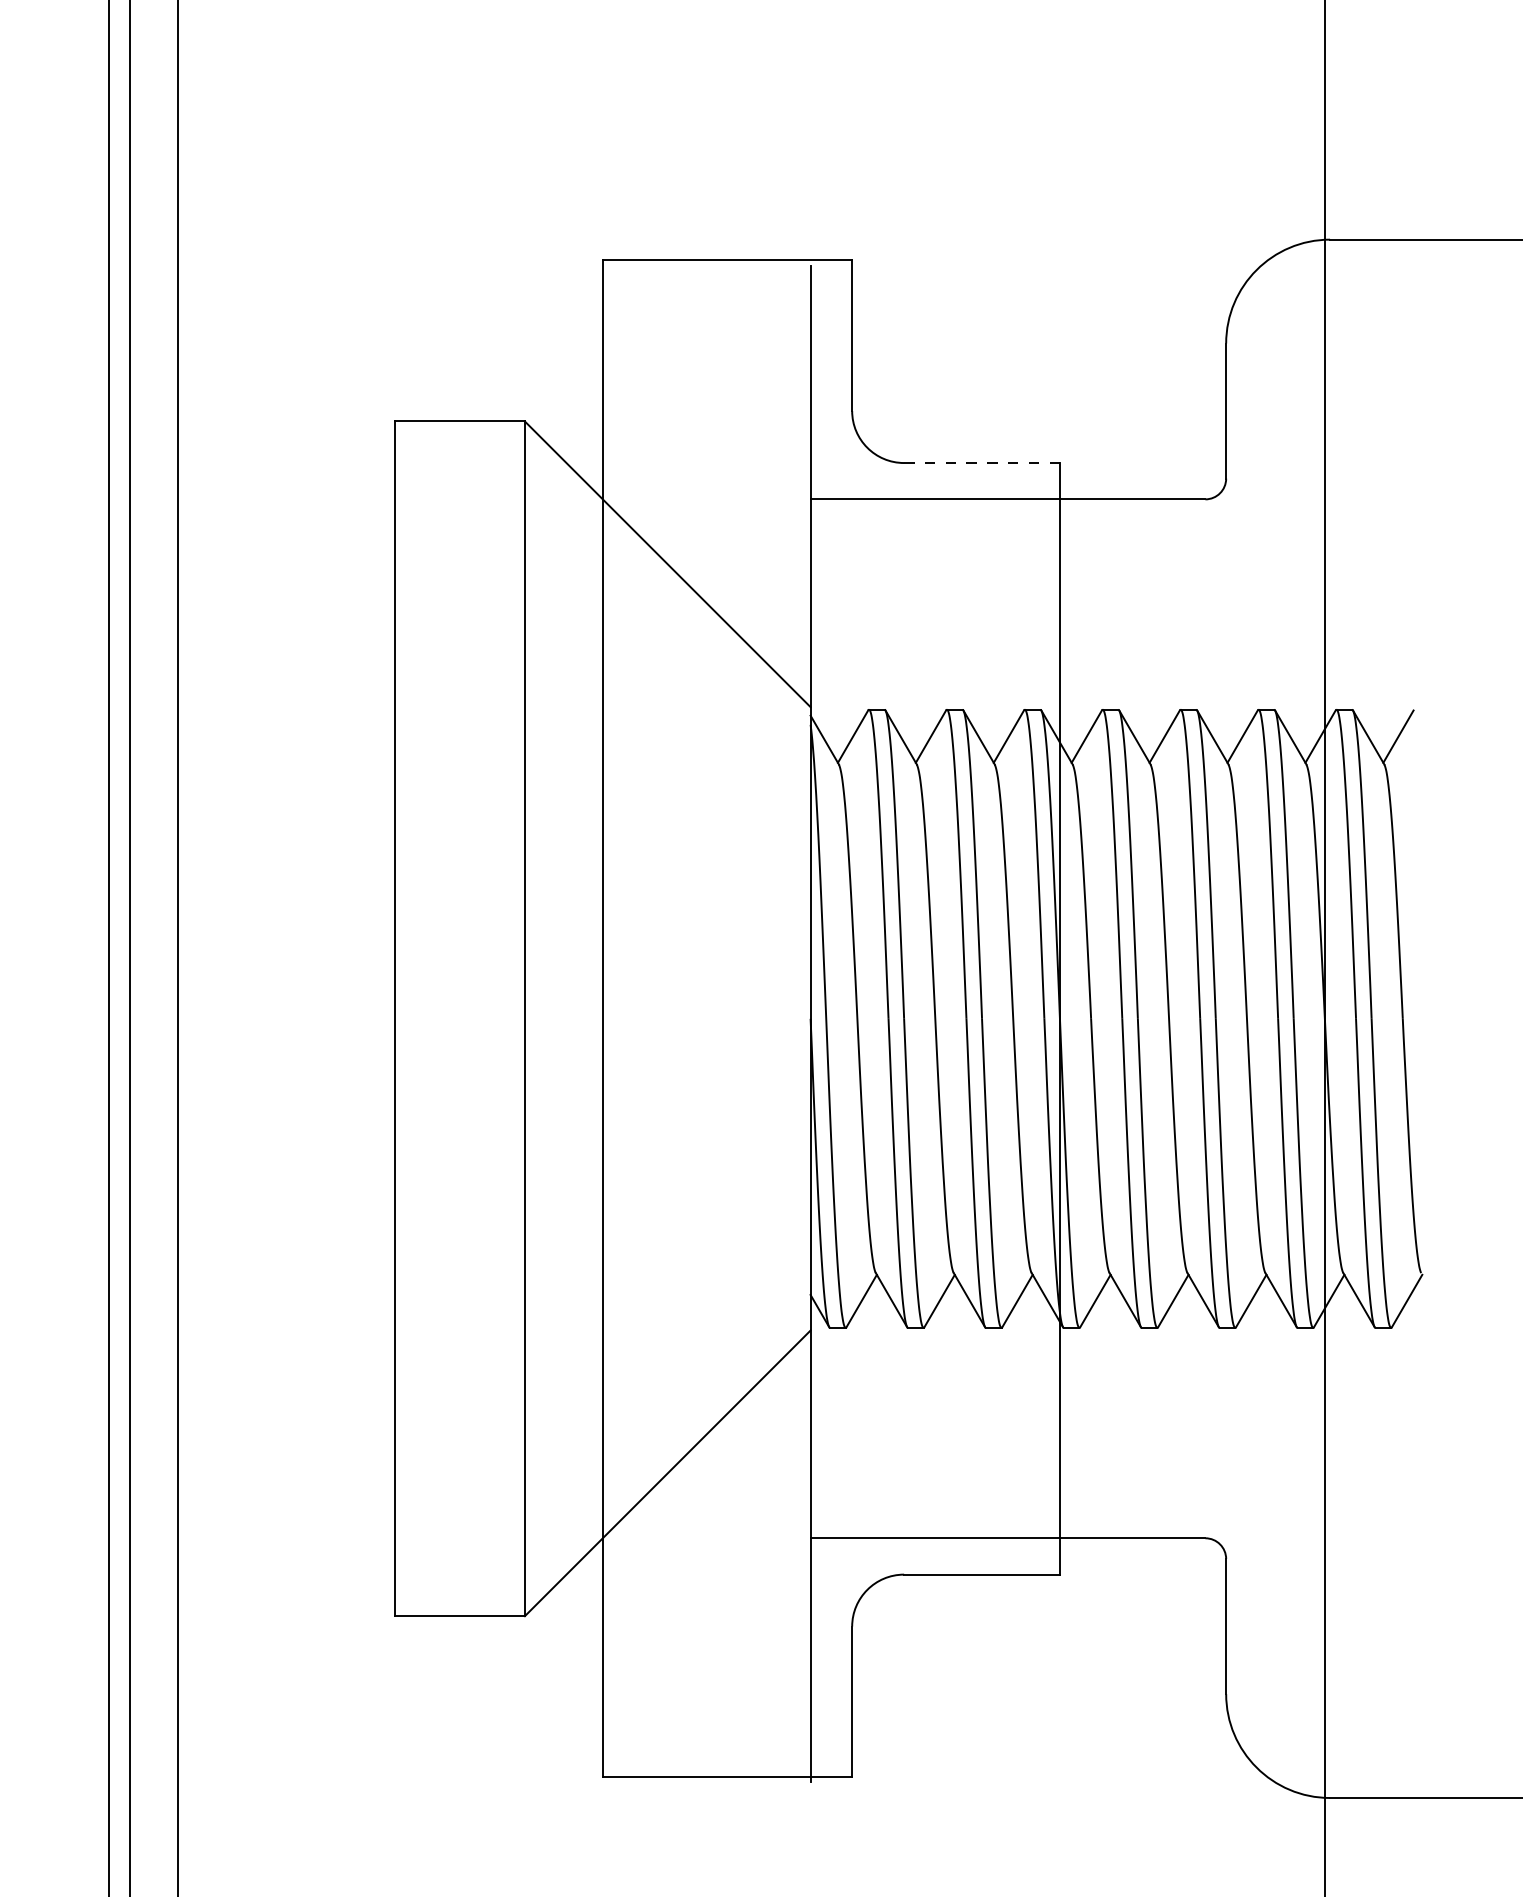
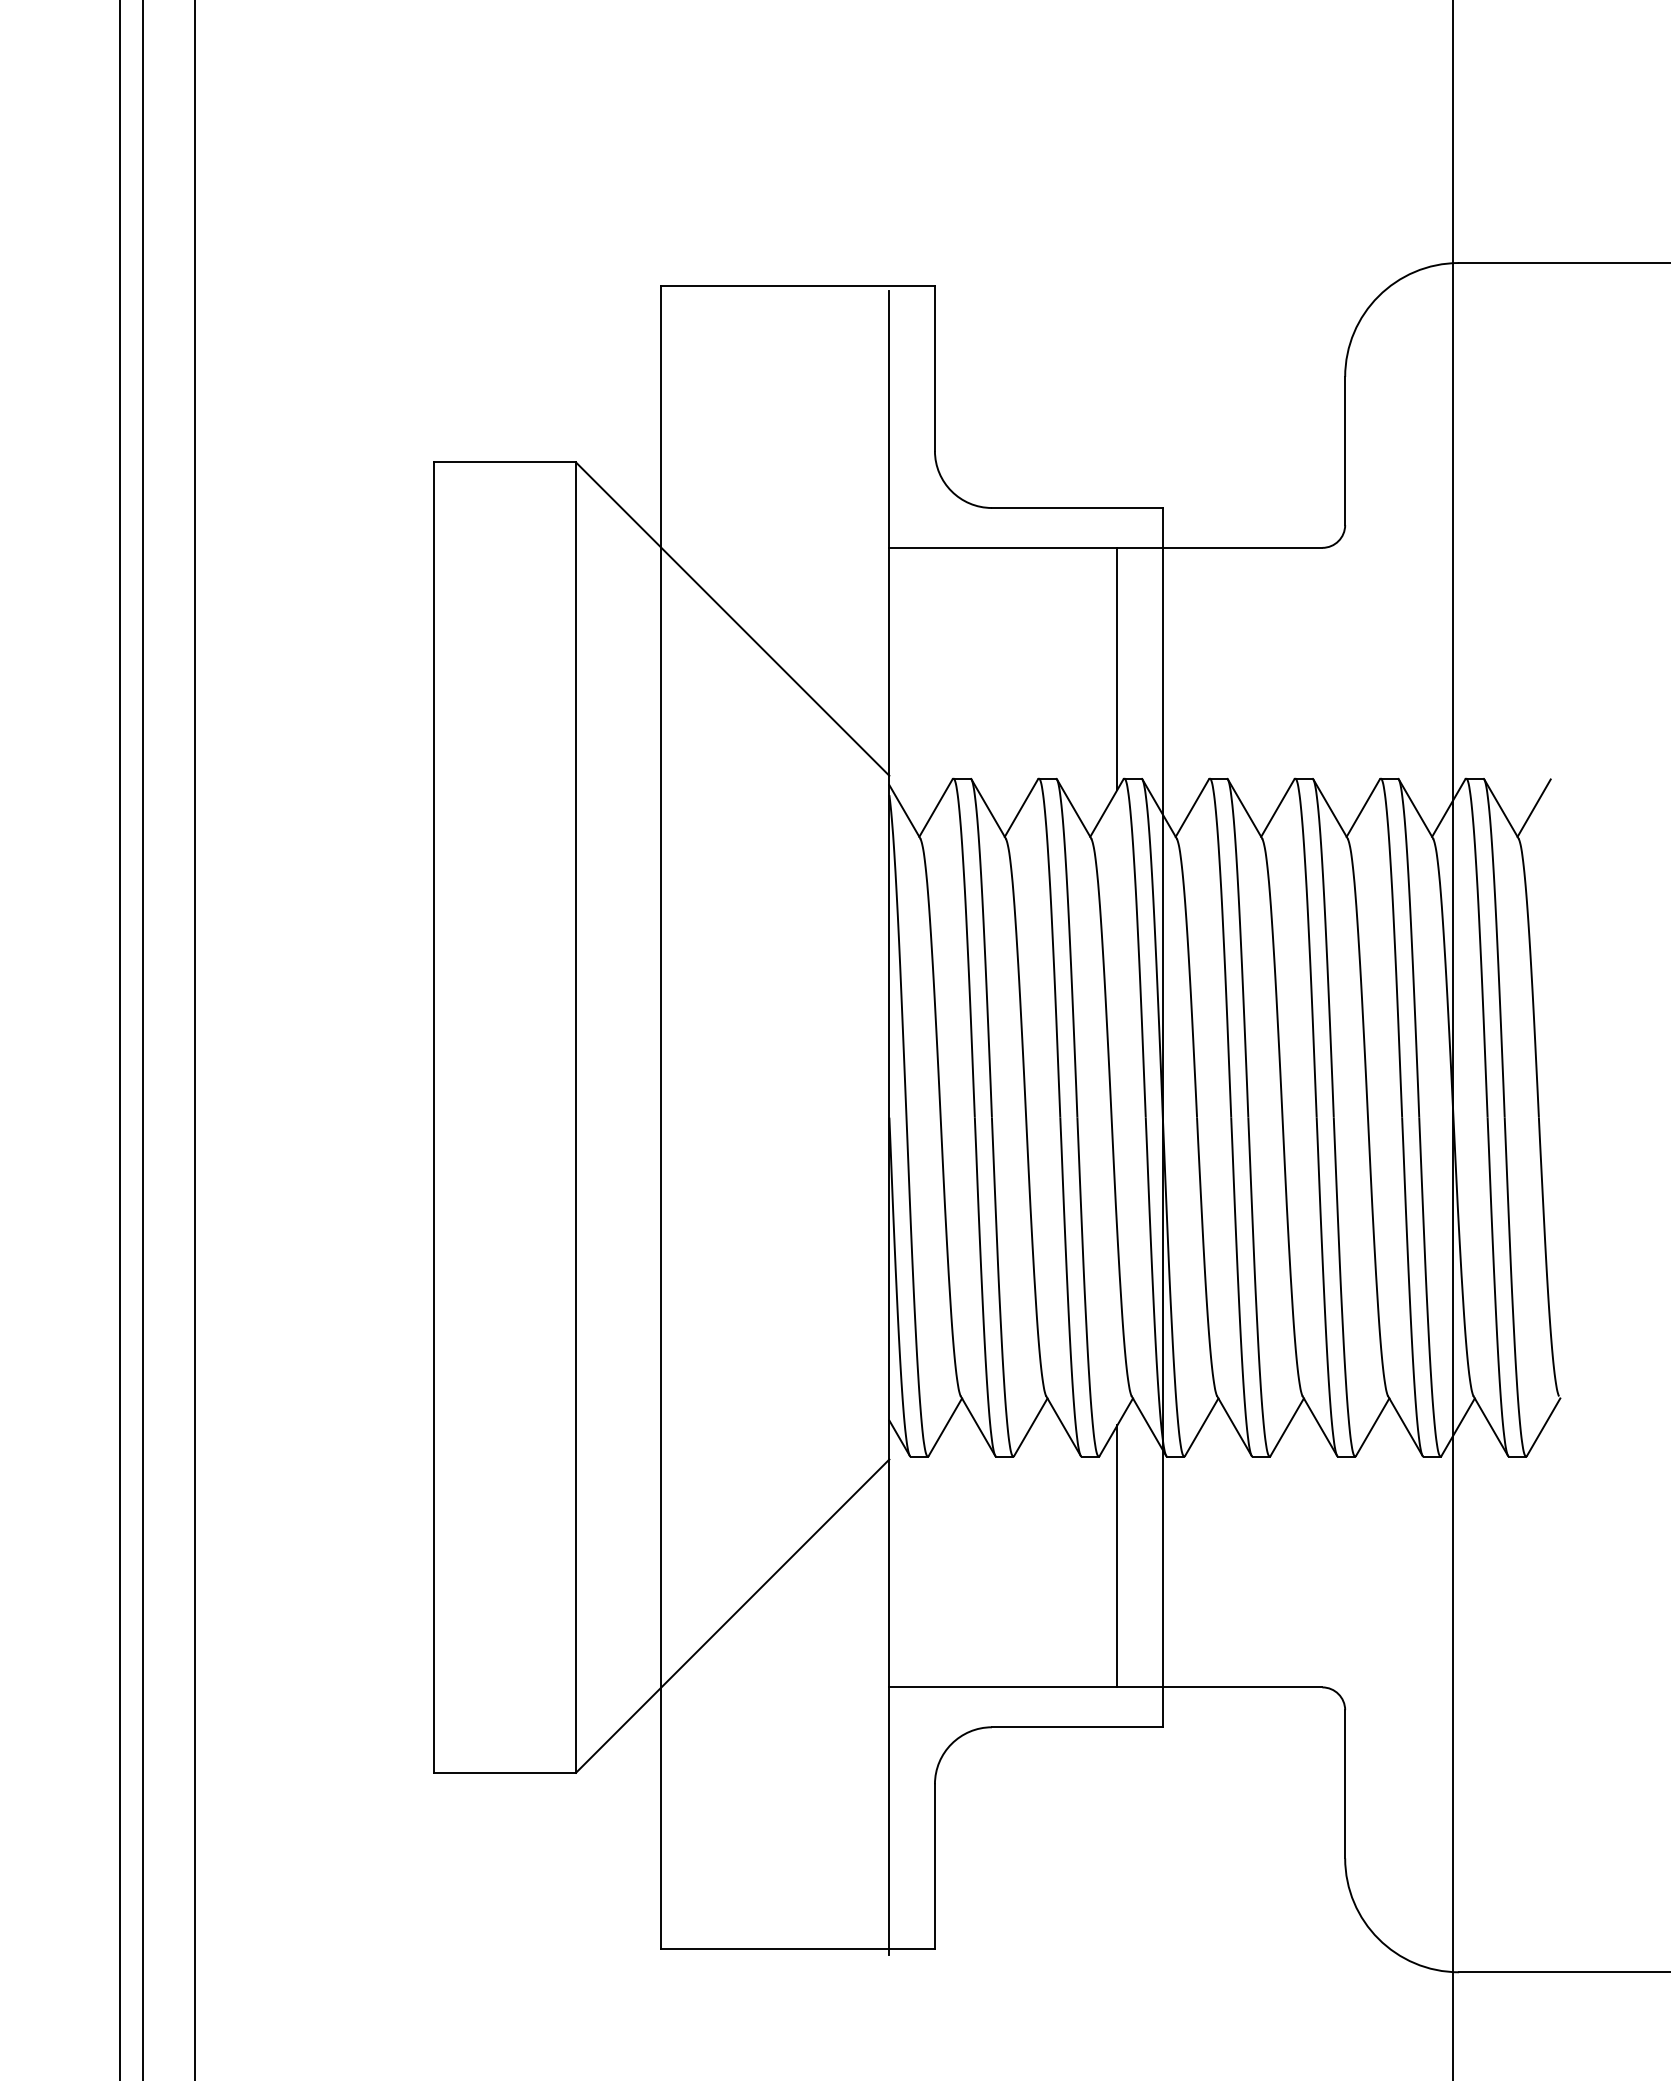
line: (981, 463) -> (1076, 508), dashed -> solid
line: (1018, 609) -> (1117, 668), added
line: (1018, 1418) -> (1117, 1556), added

